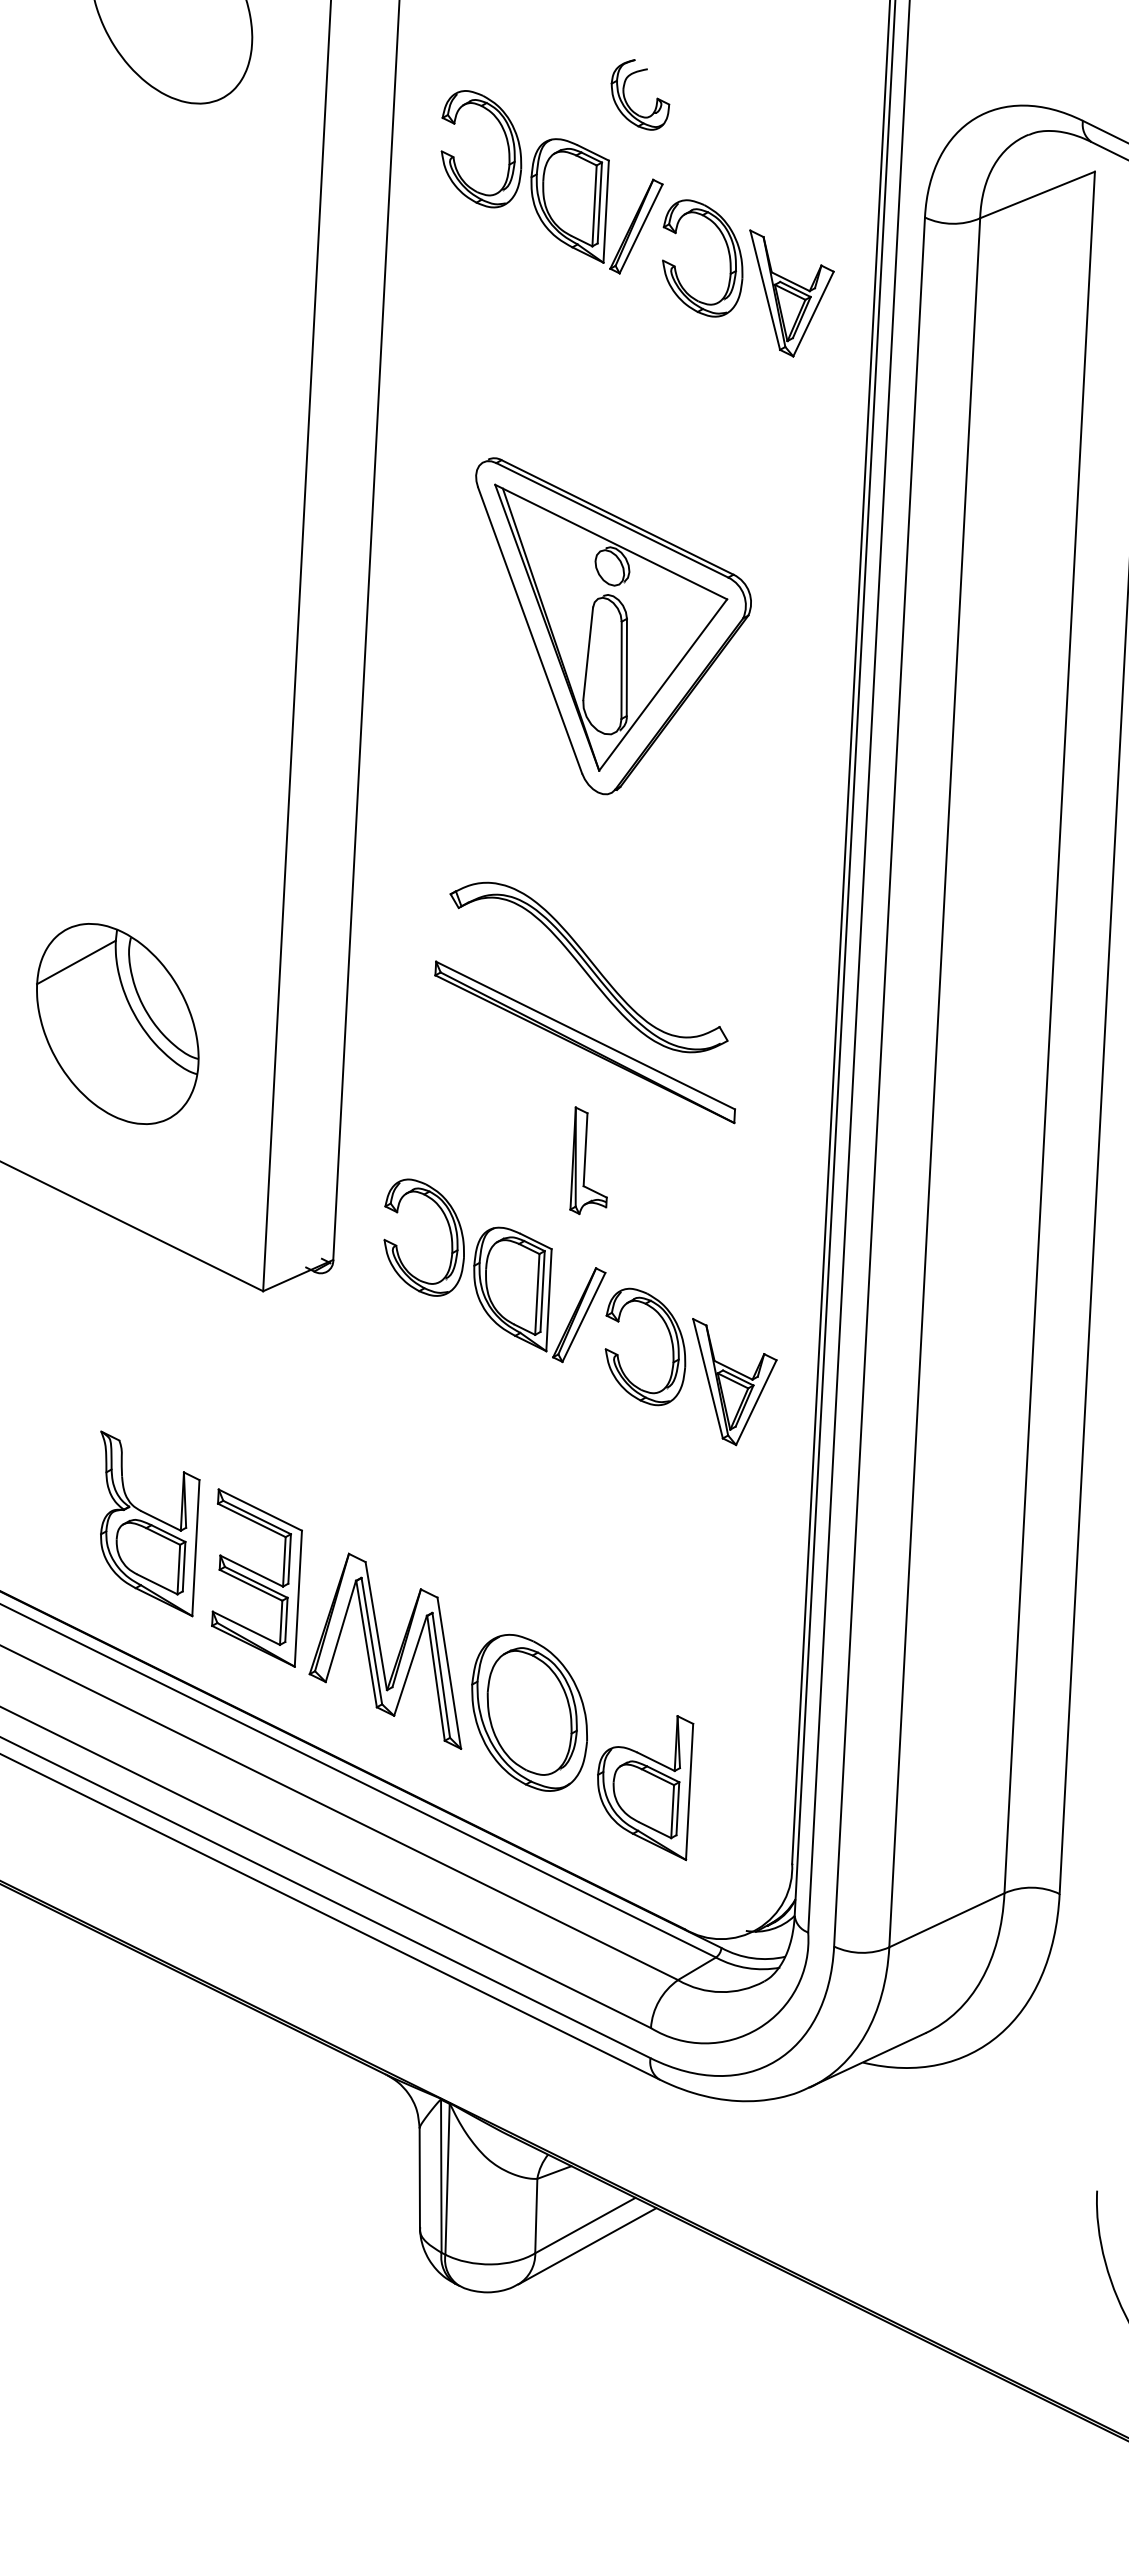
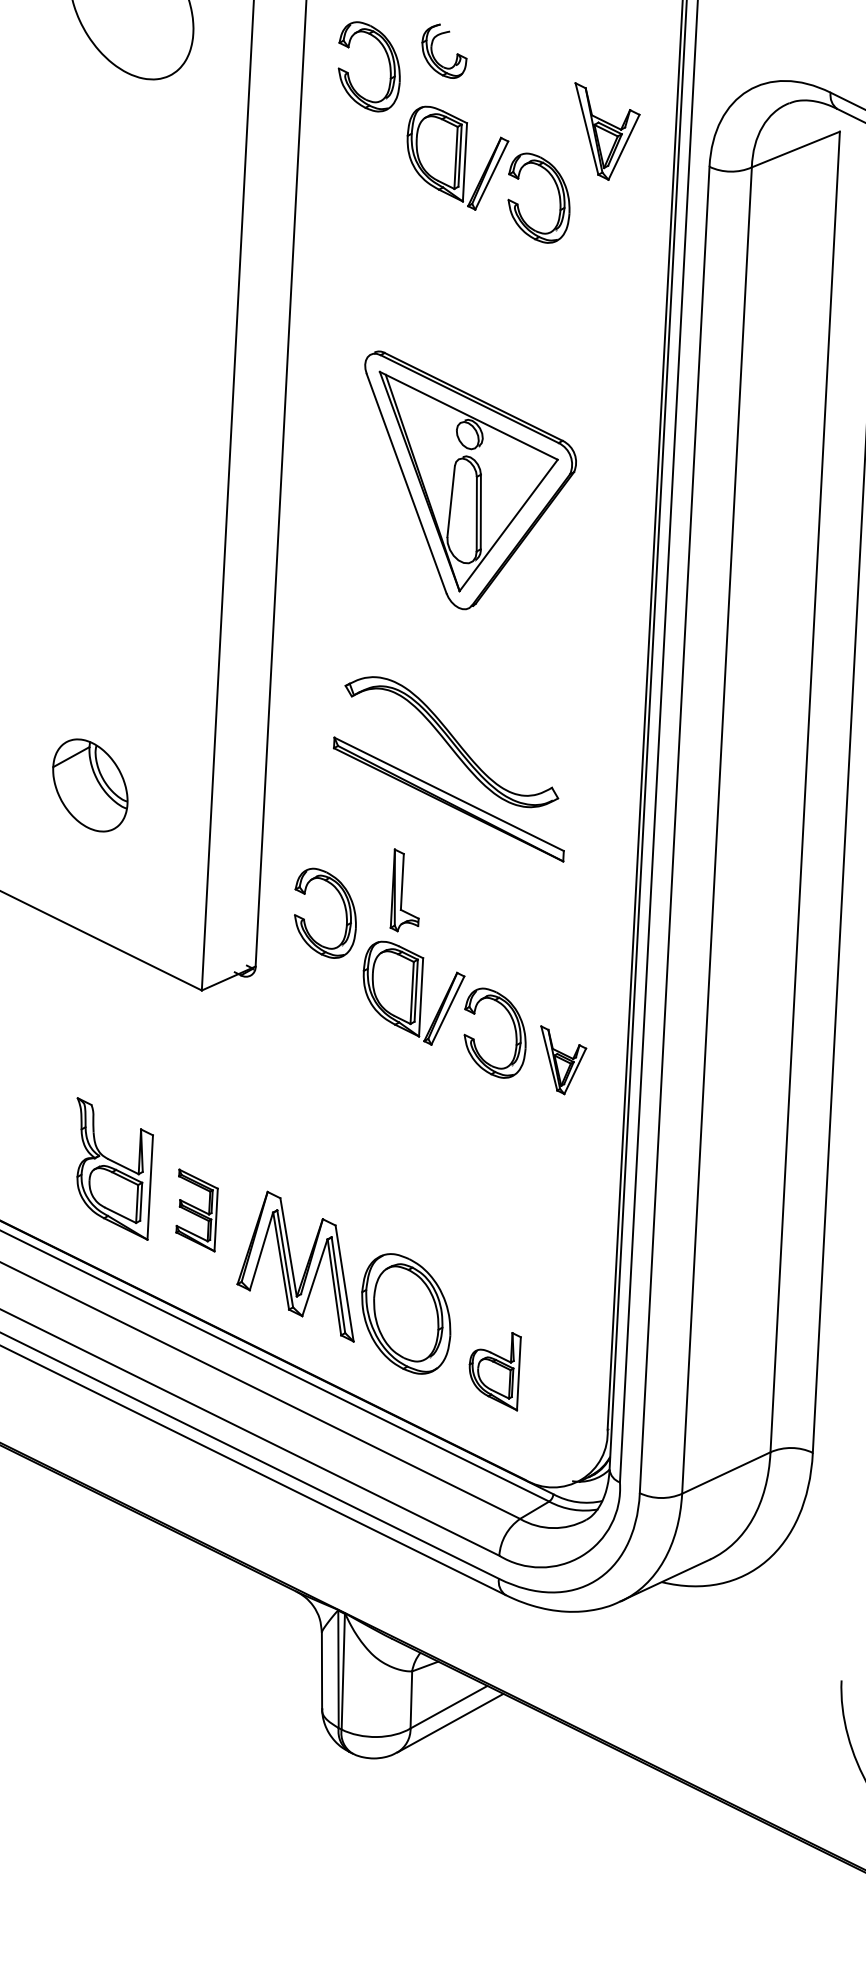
part: (626, 100) -> (433, 55), moved
part: (506, 142) -> (388, 61), moved
part: (791, 293) -> (607, 131), moved
part: (117, 1023) -> (90, 785), size x0.6
part: (588, 1160) -> (404, 890), moved
part: (449, 1231) -> (344, 908), moved
part: (734, 1382) -> (563, 1060), size x0.7
part: (256, 1577) -> (196, 1210), size x0.6
part: (645, 1788) -> (495, 1371), size x0.7

